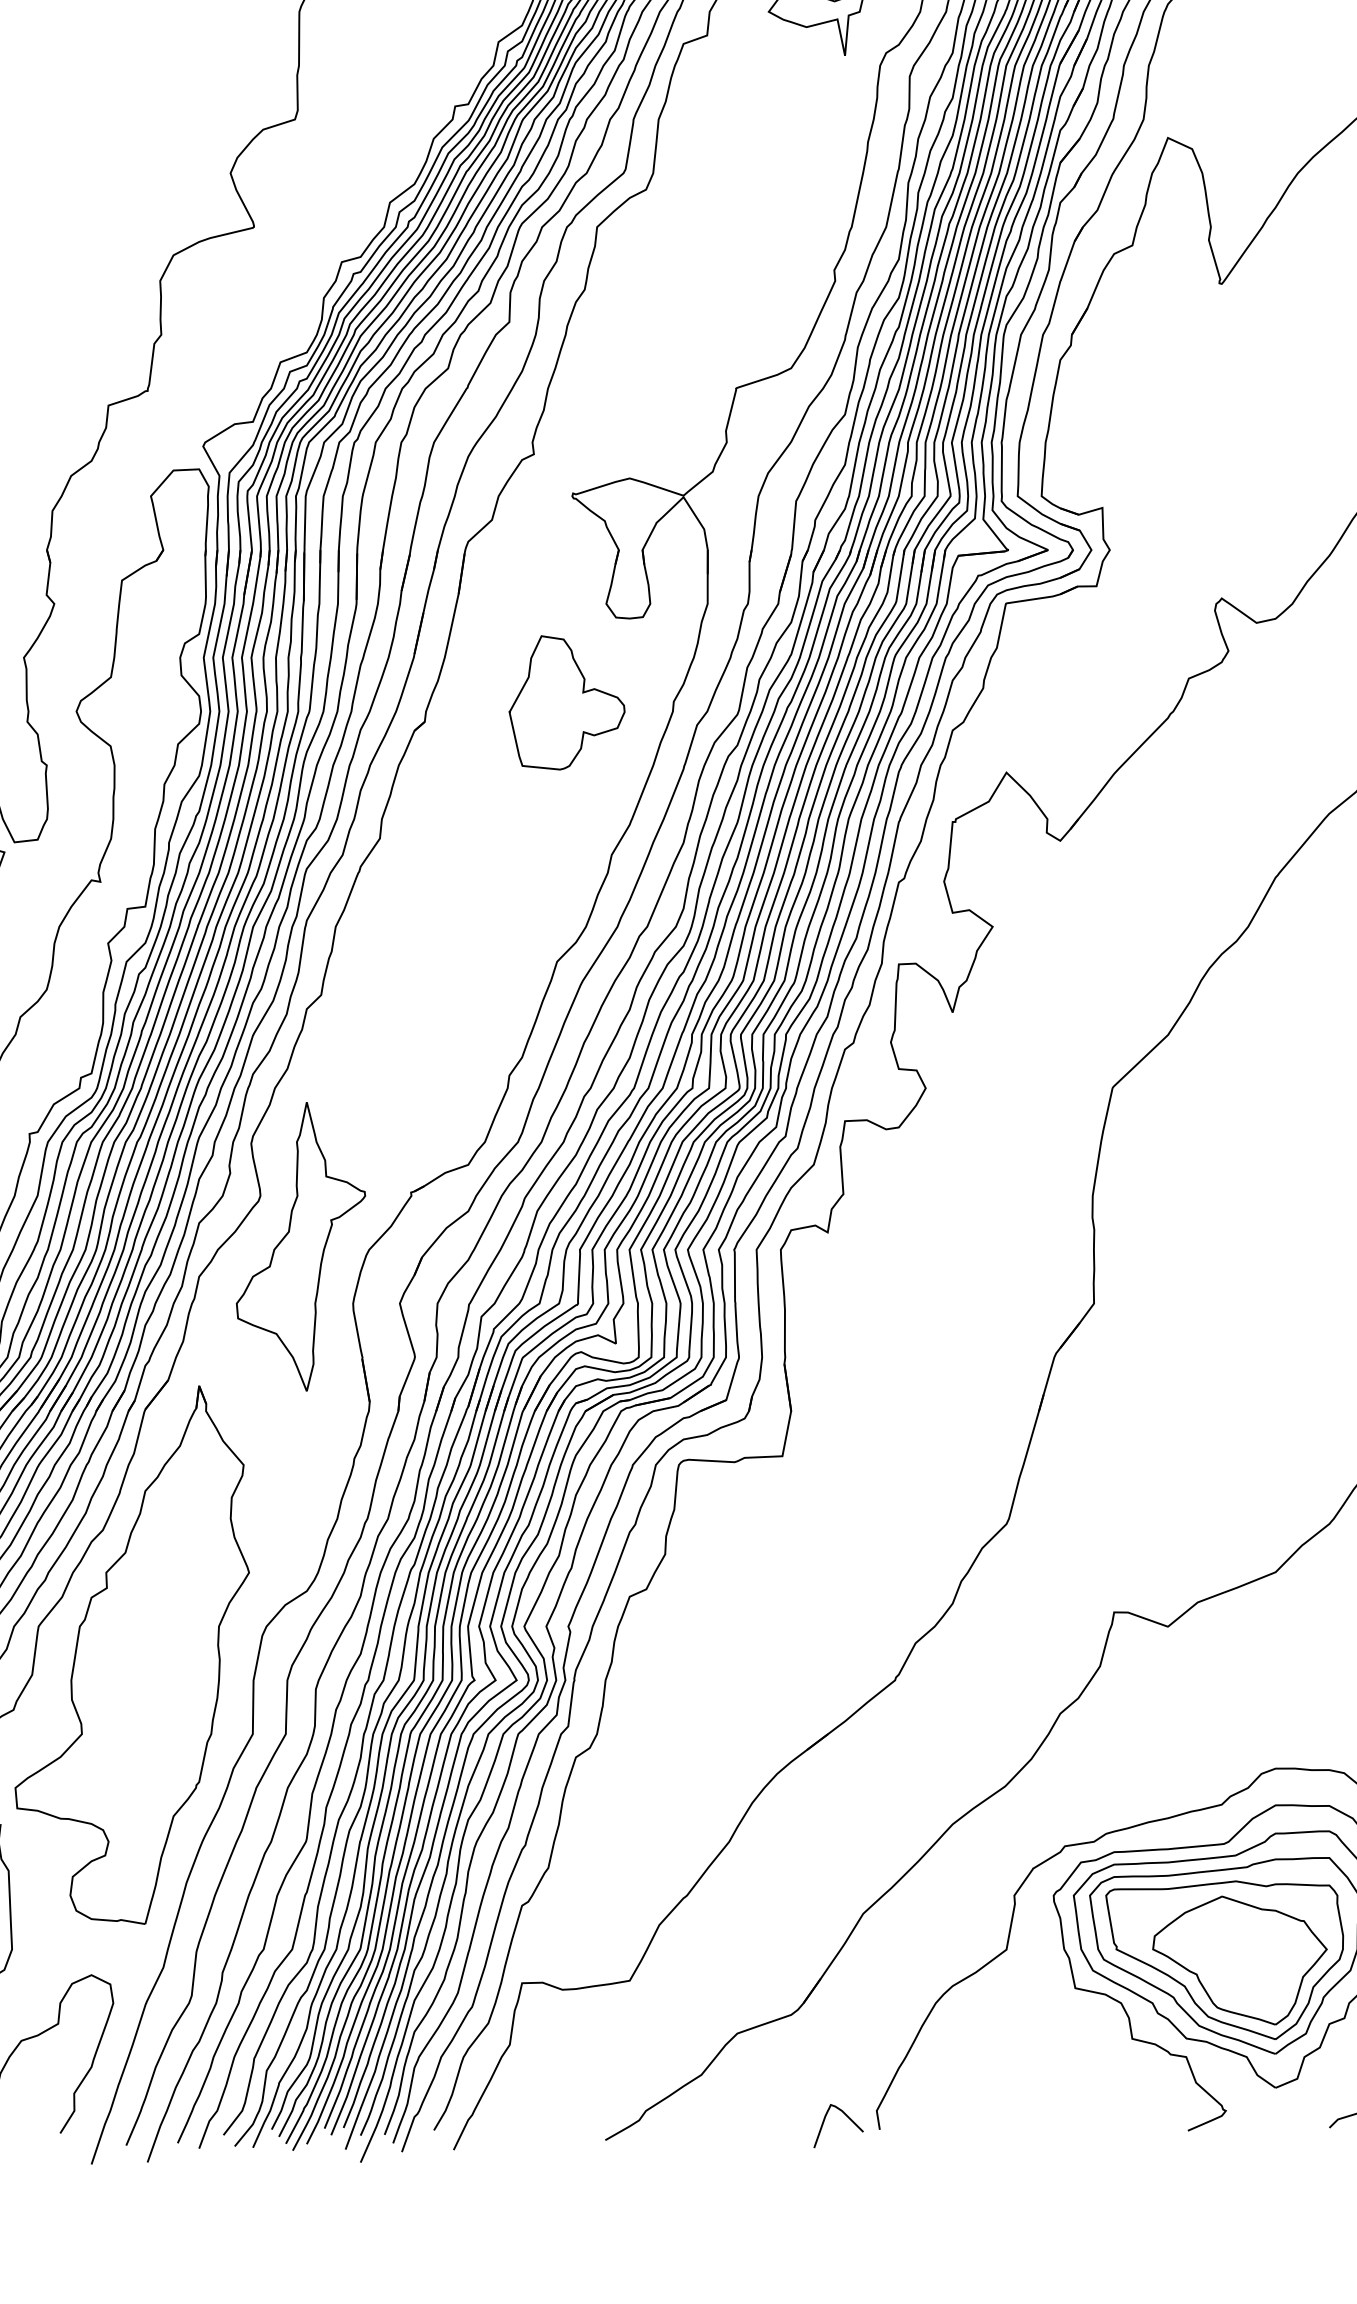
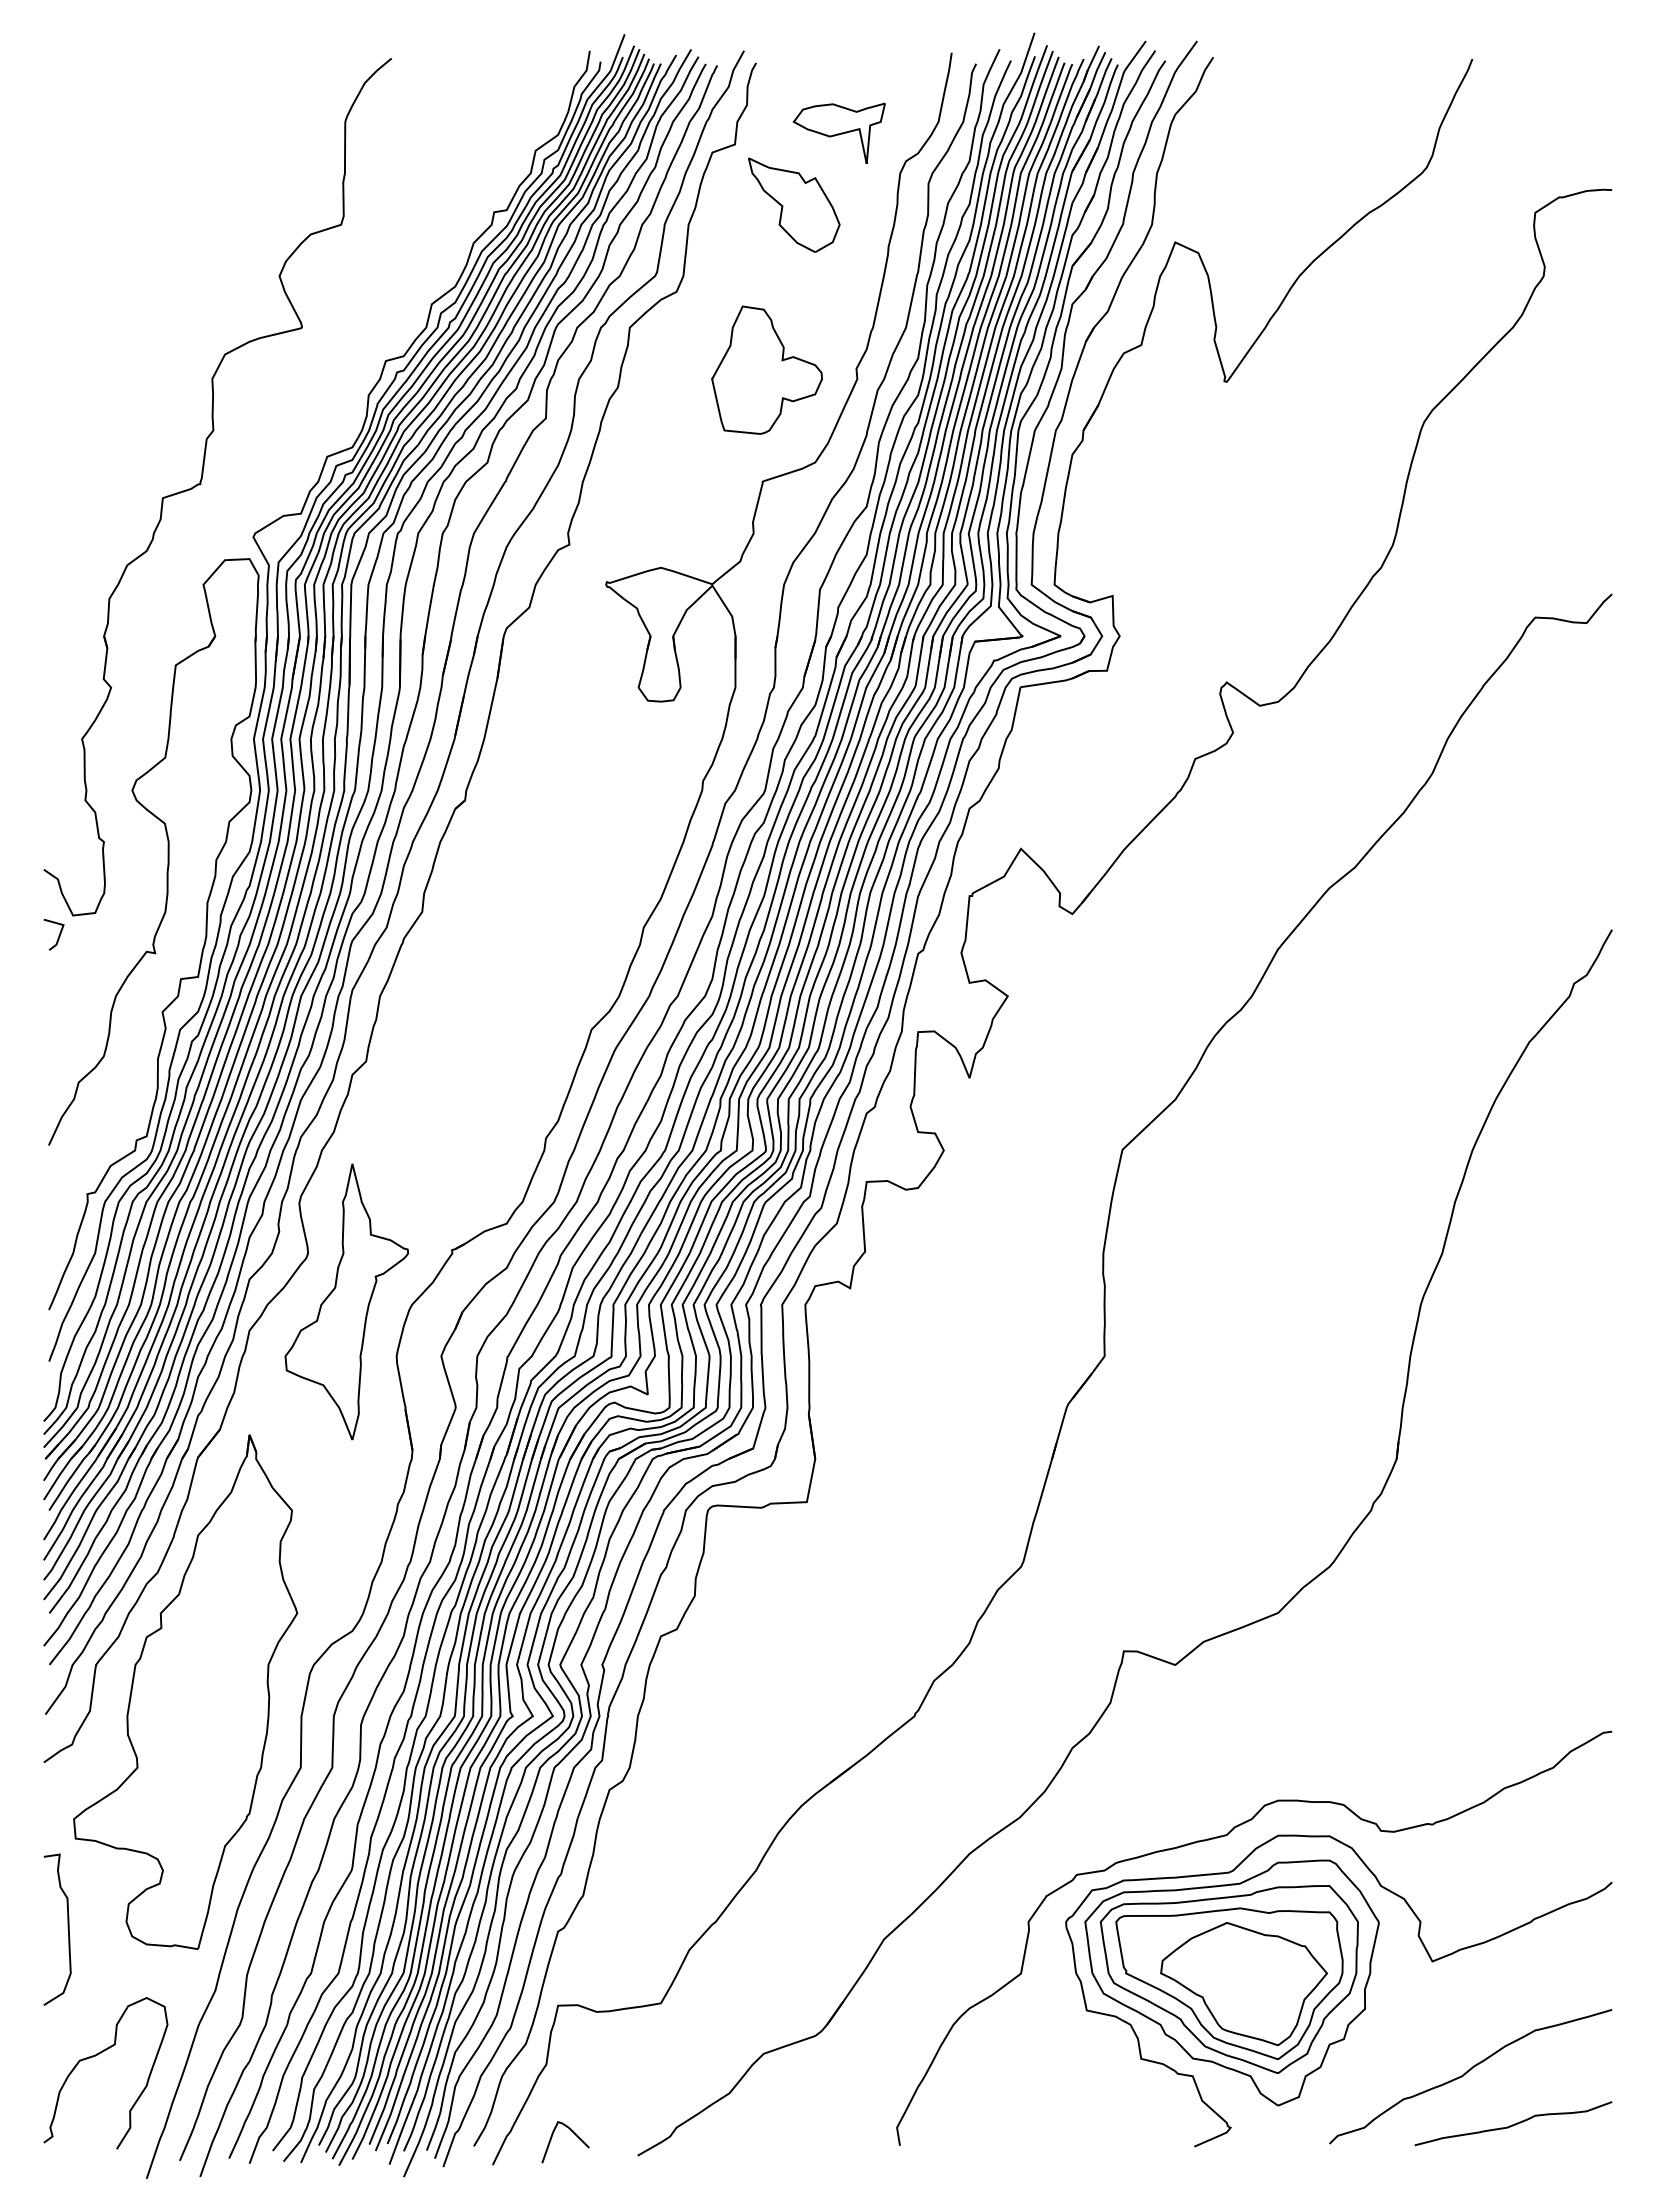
part: (769, 98) -> (794, 204), added
part: (566, 702) -> (766, 369), moved
curve: (846, 2116) -> (573, 2133), moved

